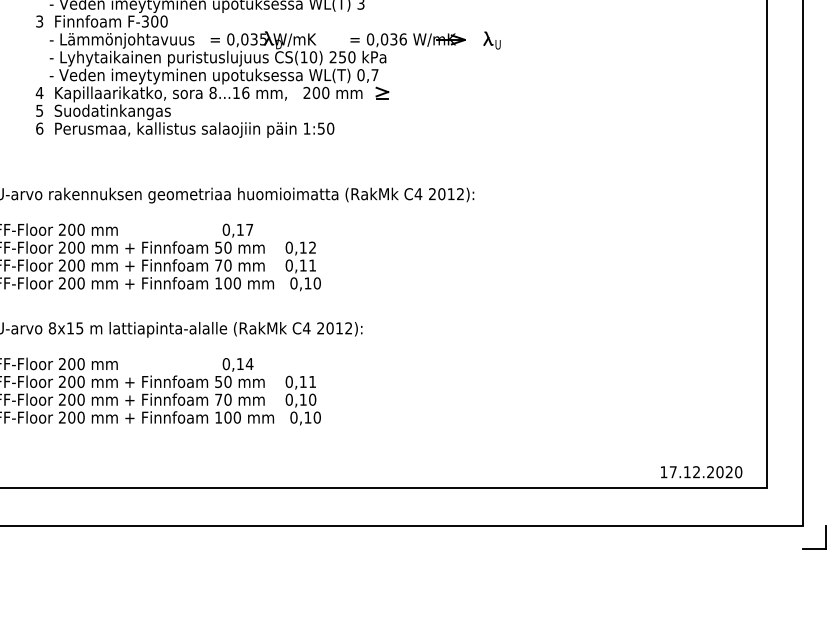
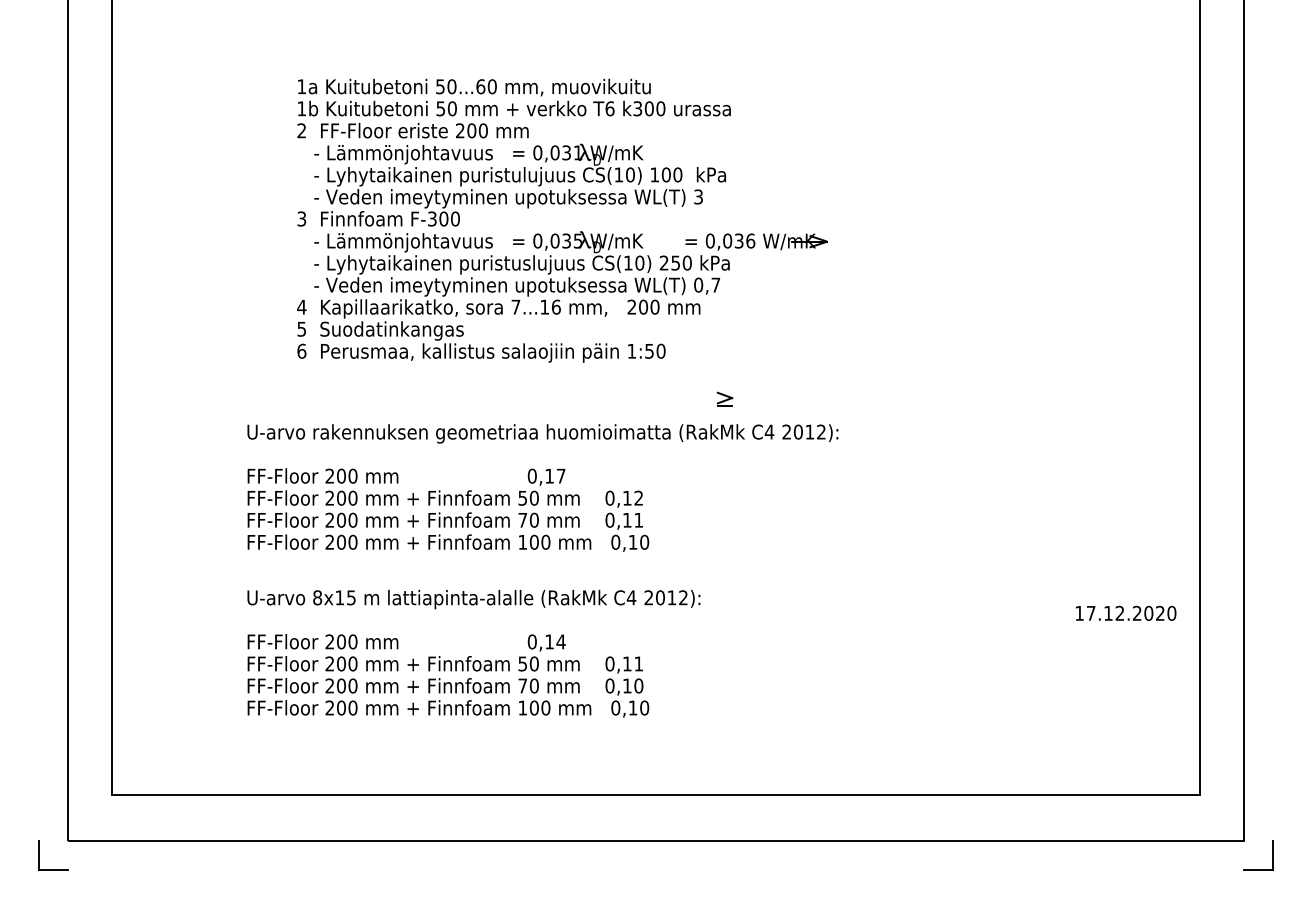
part: (492, 40) -> (860, 242), removed
text: (212, 92) -> (515, 306), 8...16 -> 7...16
part: (382, 92) -> (724, 398), moved
text: (701, 471) -> (1126, 612), moved

